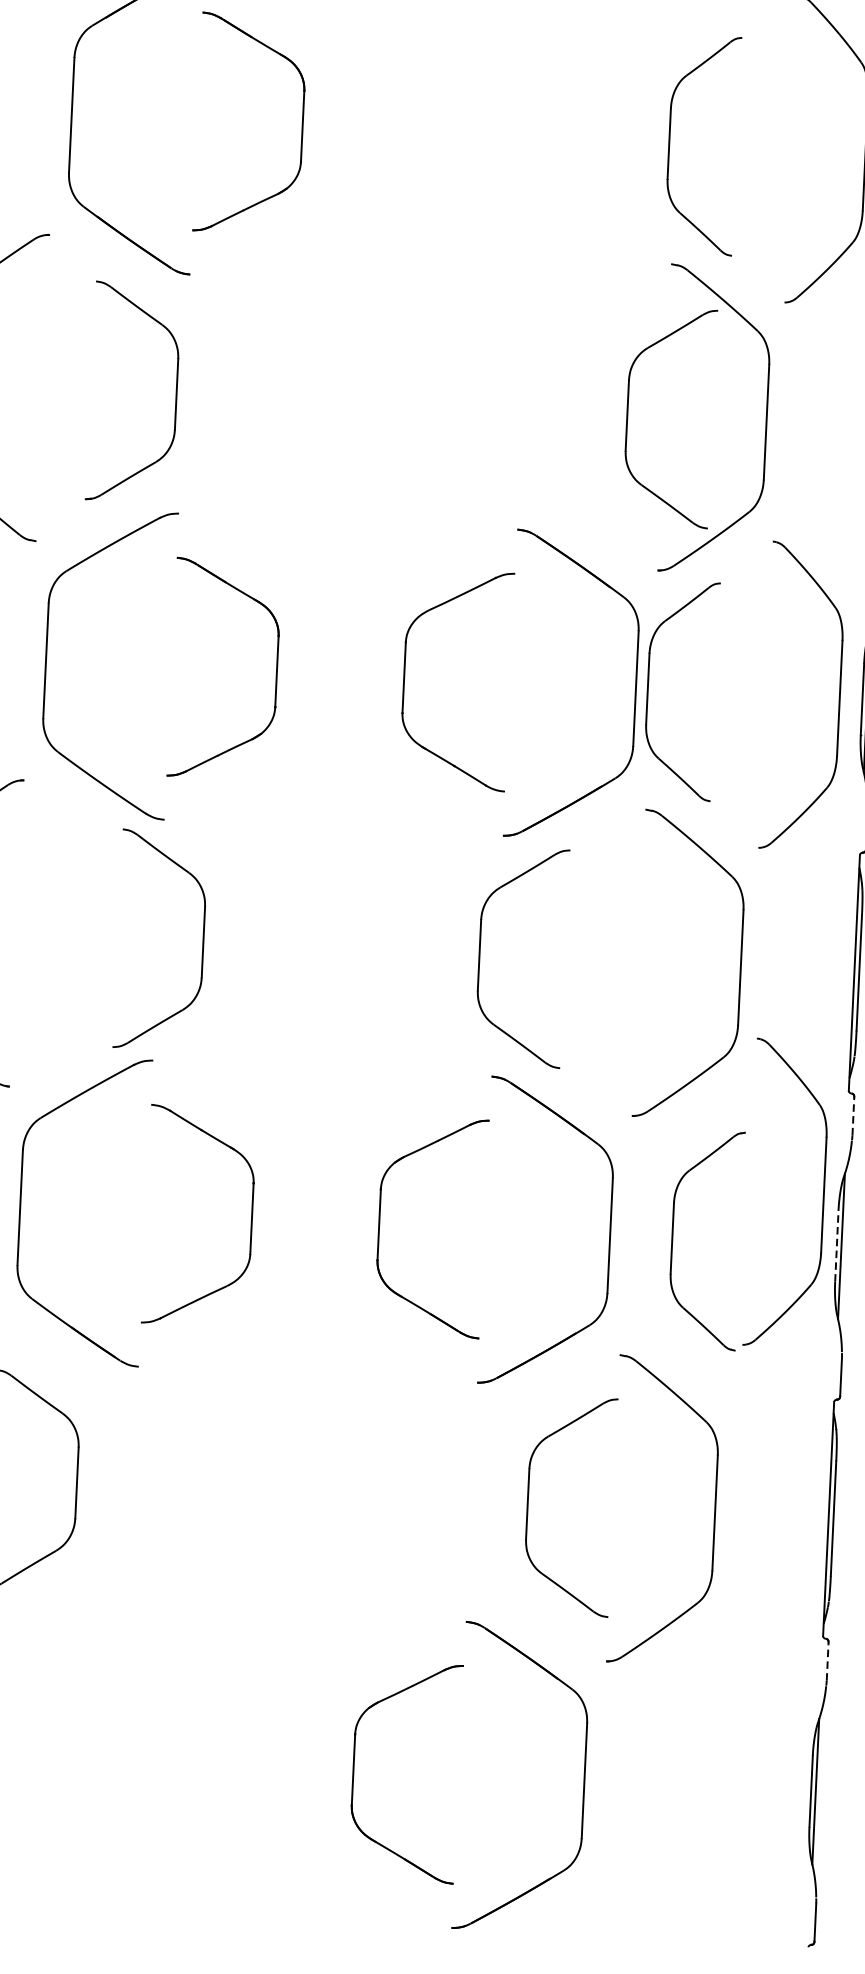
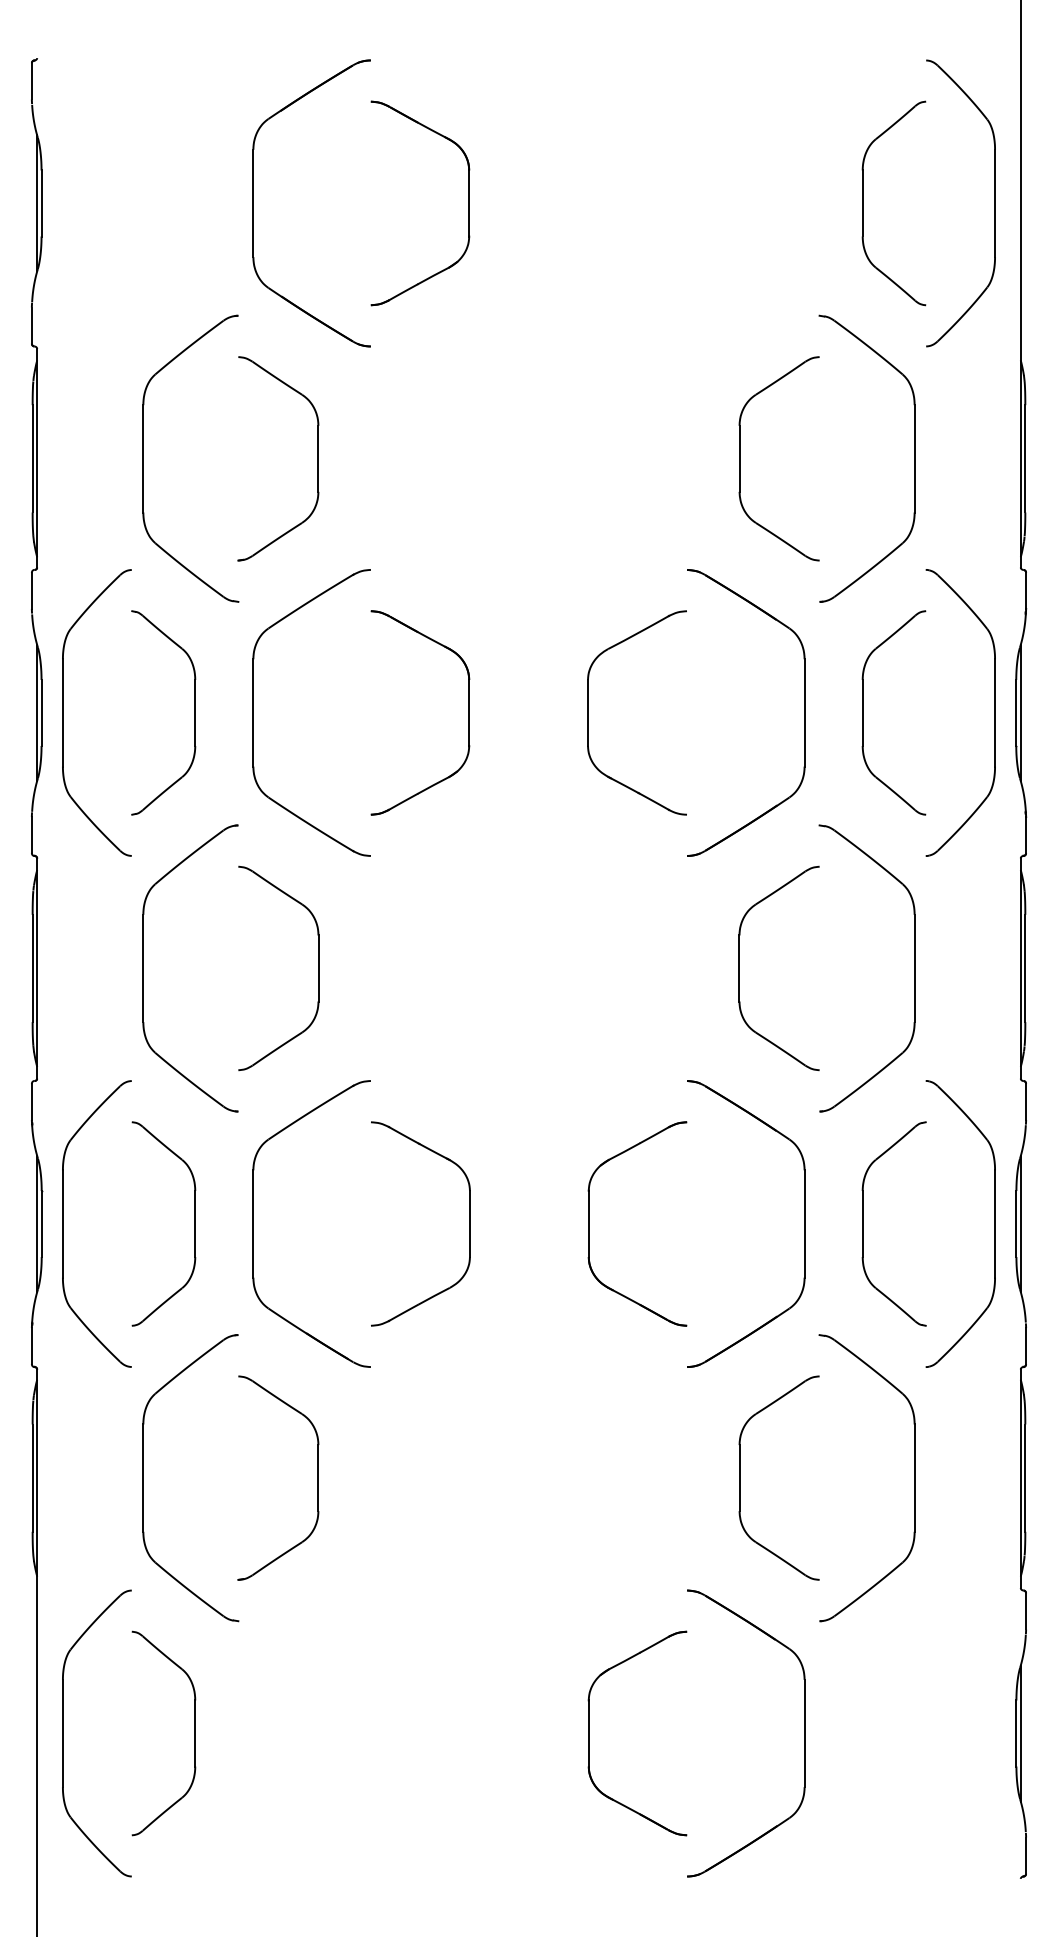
part: (670, 143) -> (863, 203), moved
part: (175, 393) -> (317, 458), moved
part: (628, 415) -> (740, 458), moved
part: (648, 688) -> (863, 712), moved
part: (203, 942) -> (318, 968), moved
part: (479, 955) -> (739, 968), moved
line: (853, 1116) -> (1026, 1102), dashed -> solid
part: (823, 1194) -> (994, 1223), moved
line: (836, 1245) -> (1016, 1223), dashed -> solid
line: (828, 1661) -> (1026, 1611), dashed -> solid

